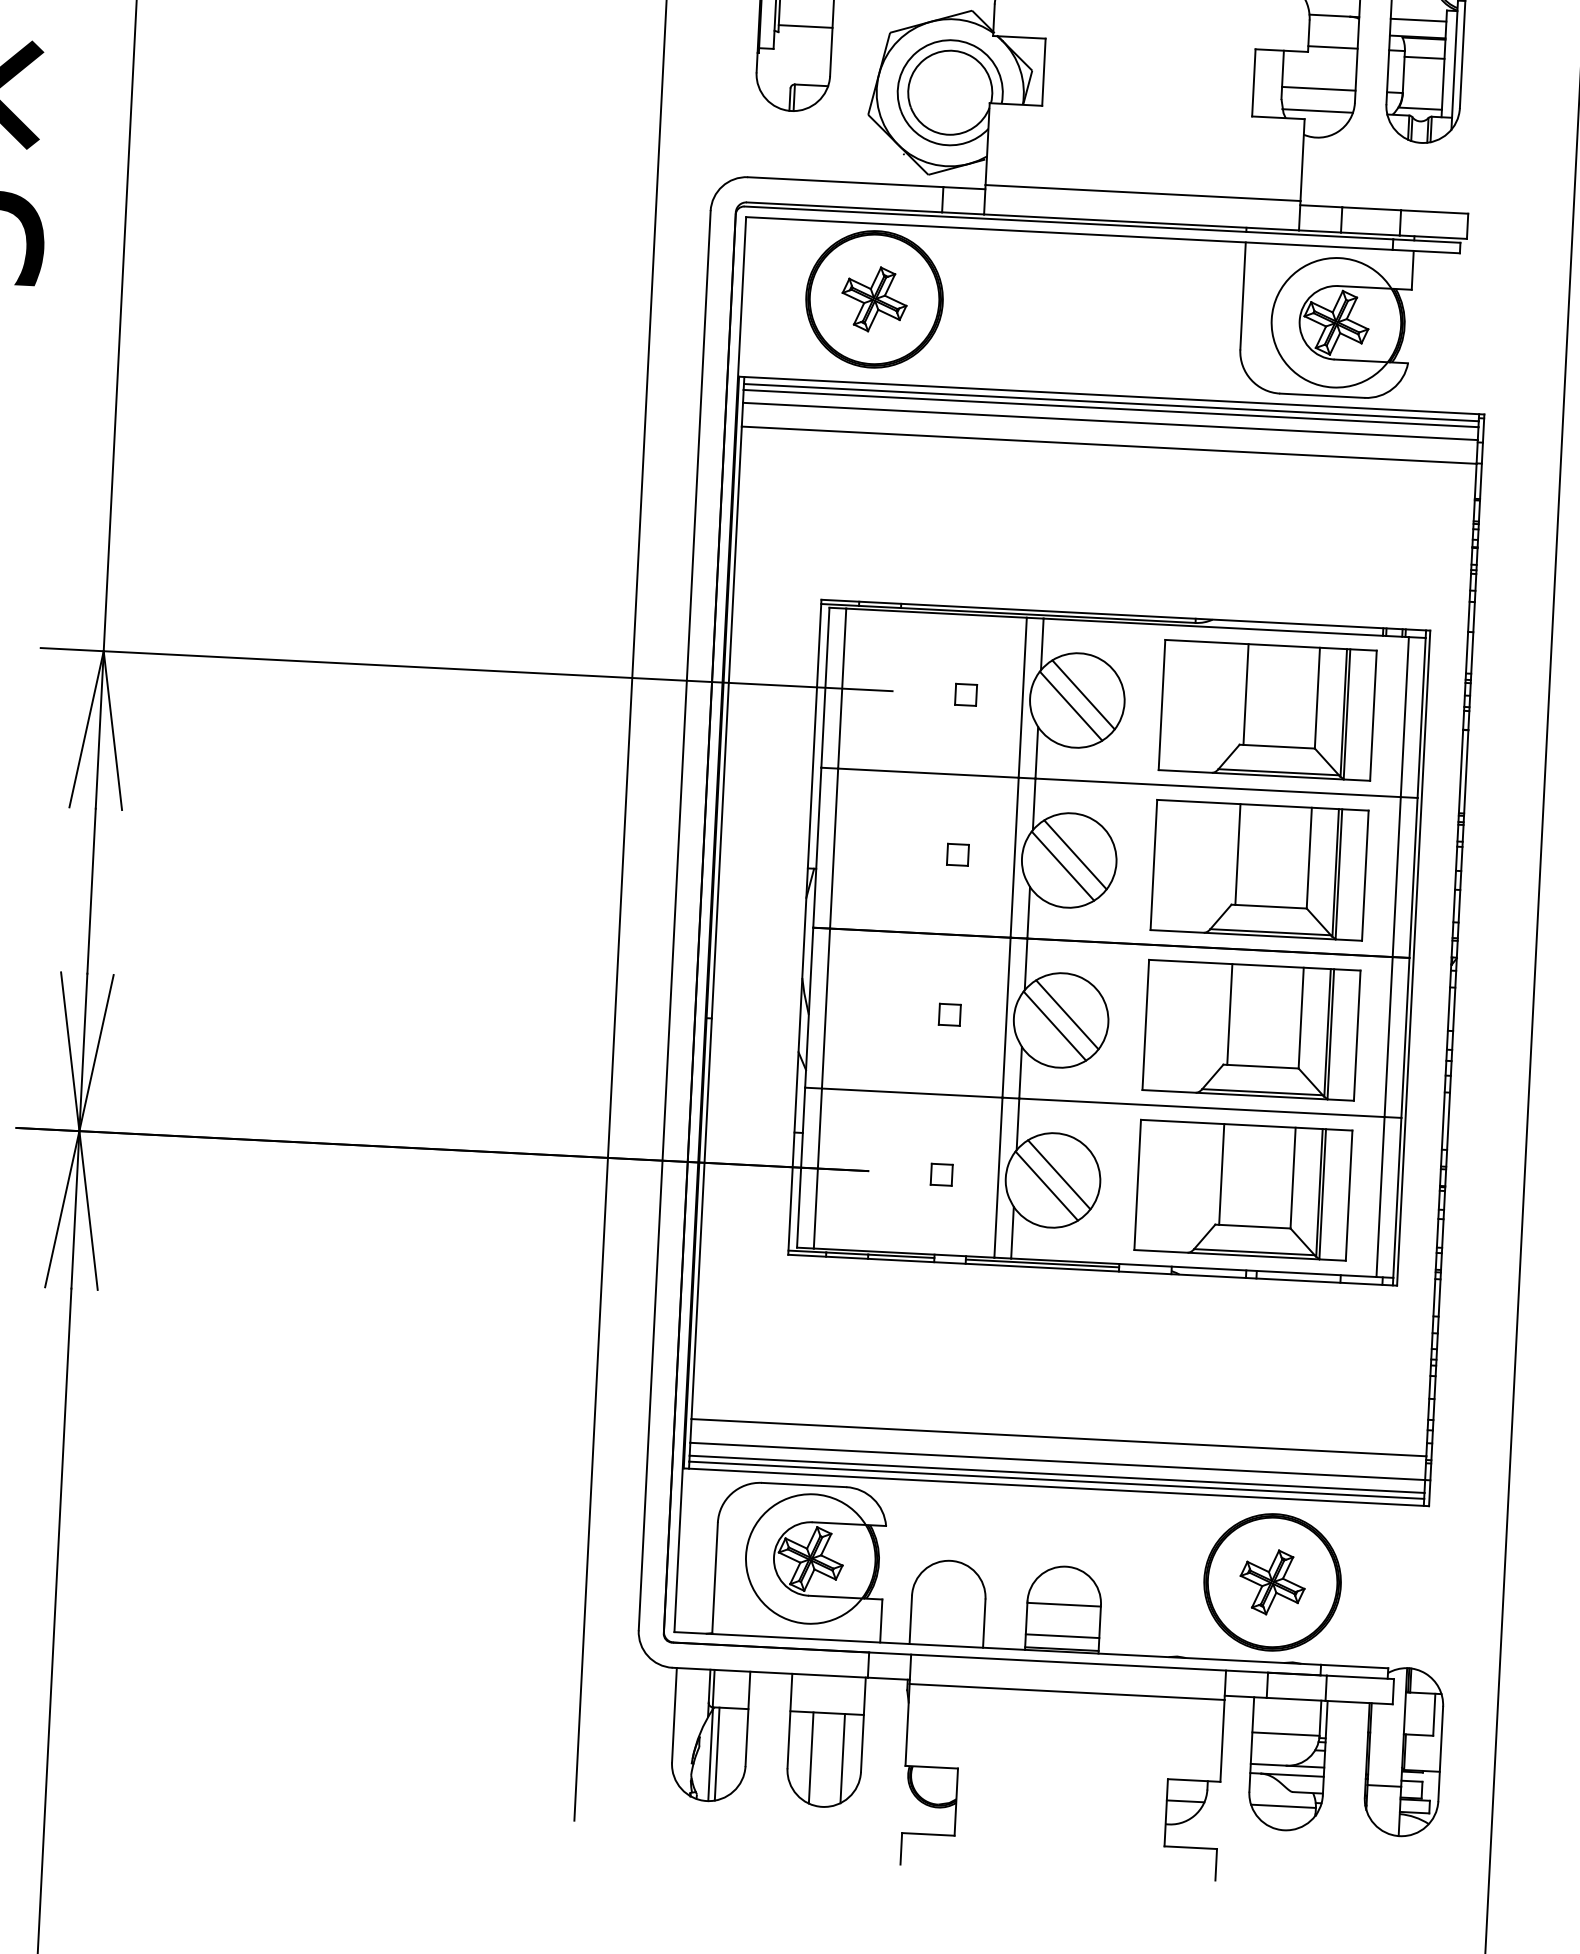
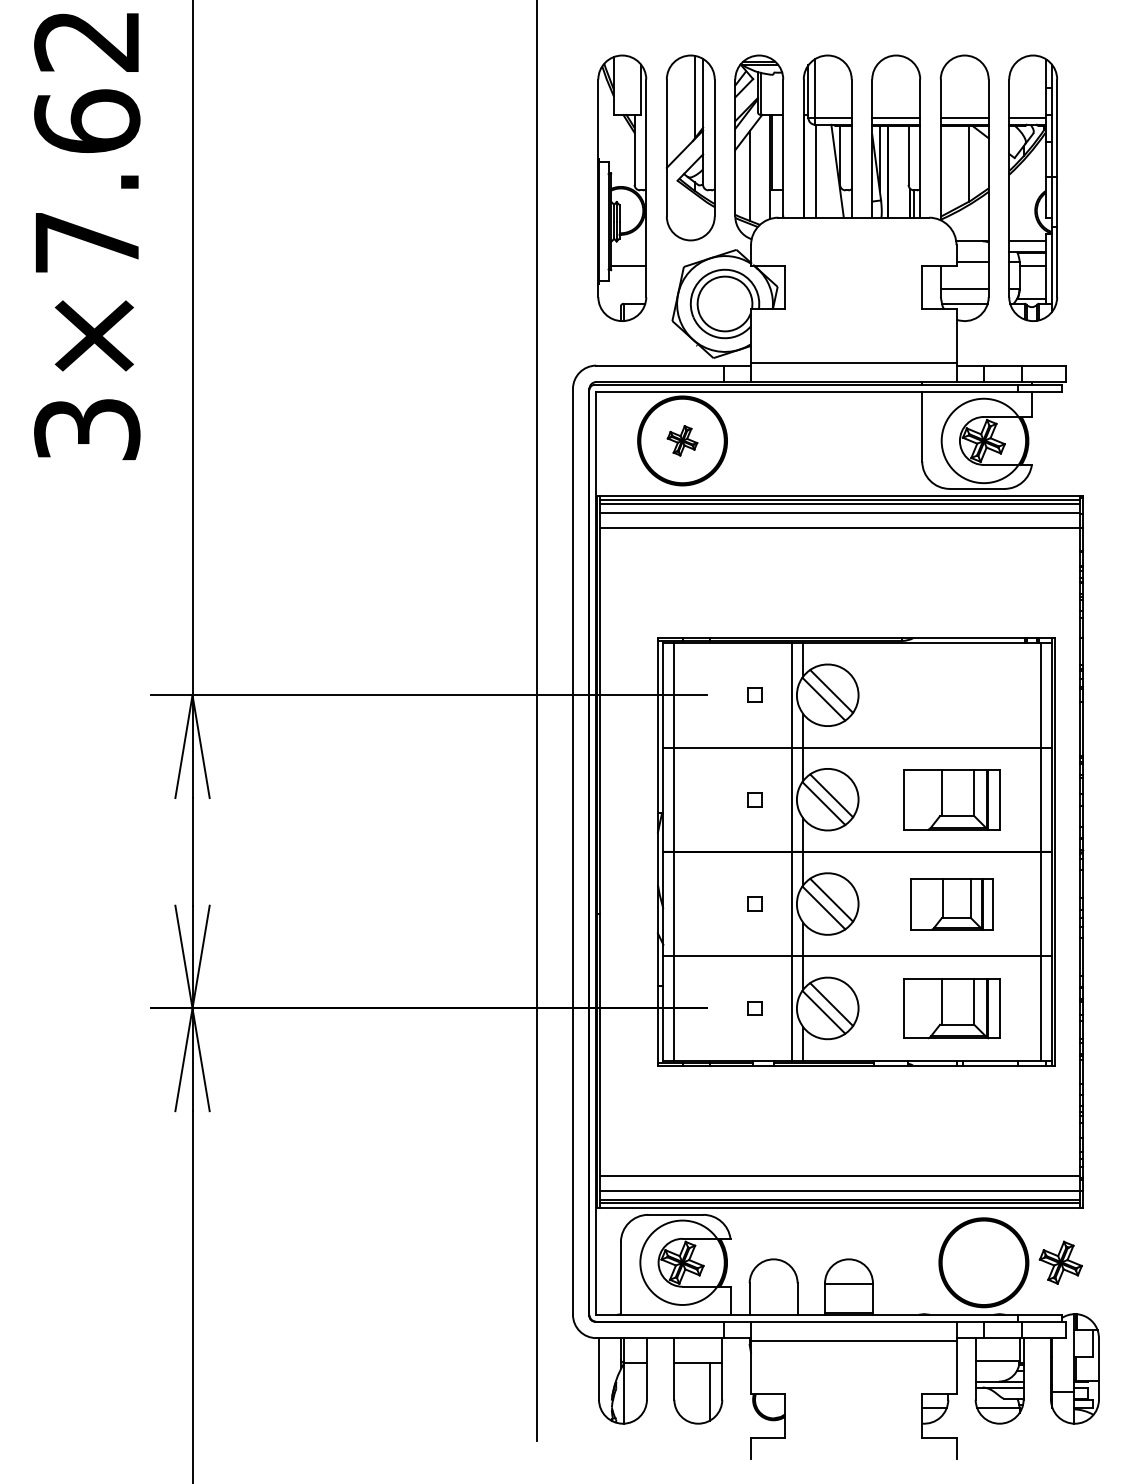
part: (874, 298) -> (682, 440), size x0.7
part: (1266, 710) -> (951, 695), removed
part: (1258, 869) -> (951, 799), size x0.7
part: (1250, 1030) -> (951, 904), size x0.6
part: (1242, 1190) -> (951, 1008), size x0.7
part: (1272, 1581) -> (1060, 1262), moved
line: (1061, 1635) -> (848, 1304), removed
line: (717, 1753) -> (628, 1392), removed
line: (811, 1758) -> (689, 1392), removed

